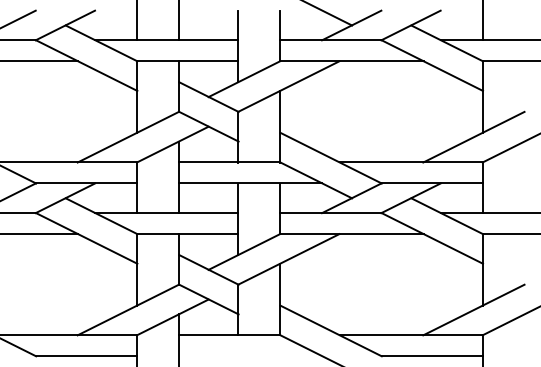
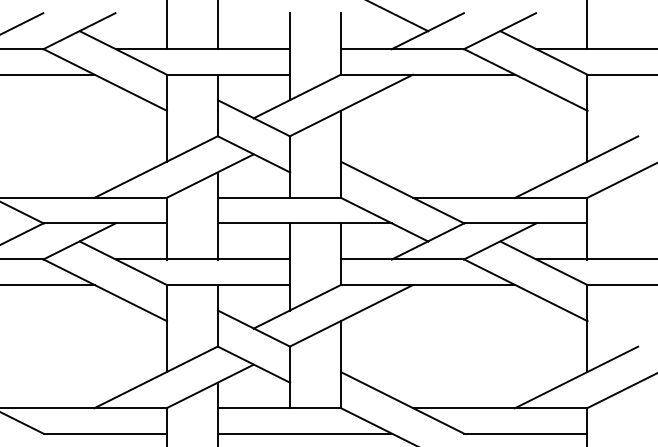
line: (250, 356) -> (304, 433), added

